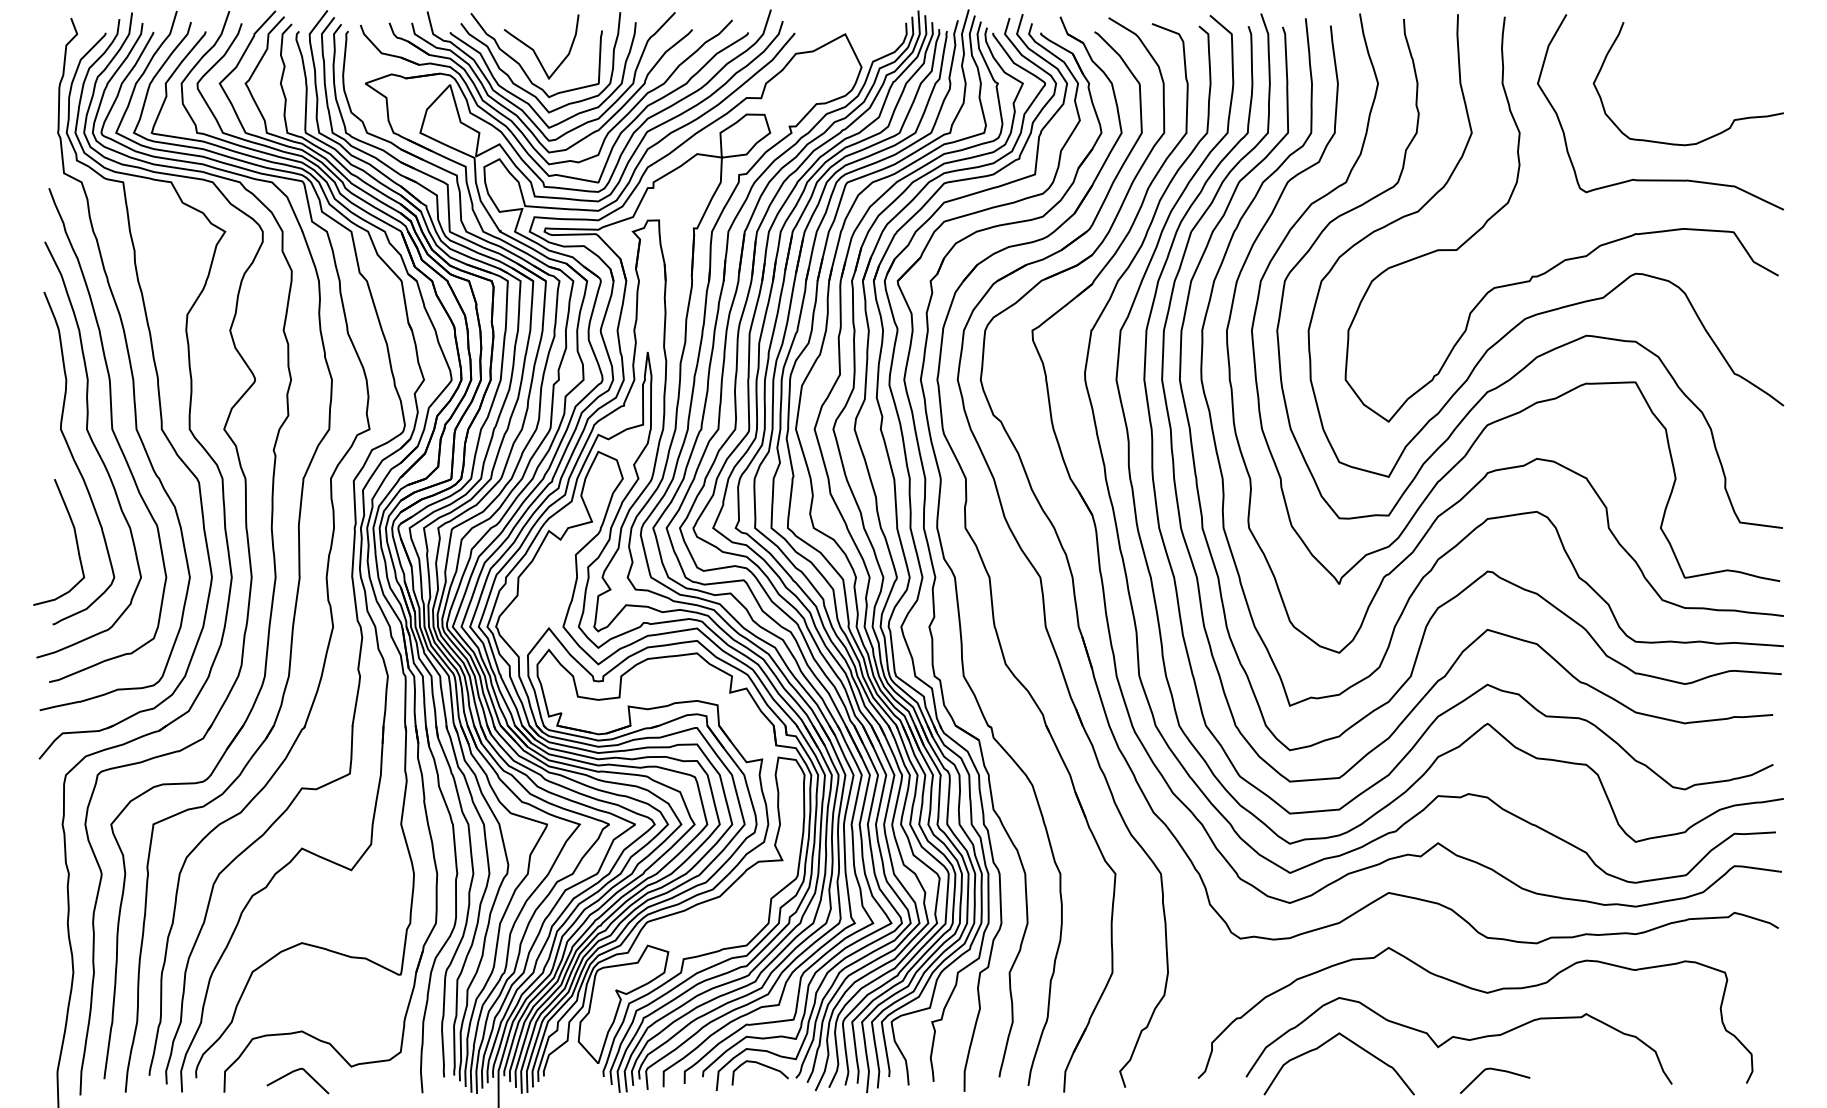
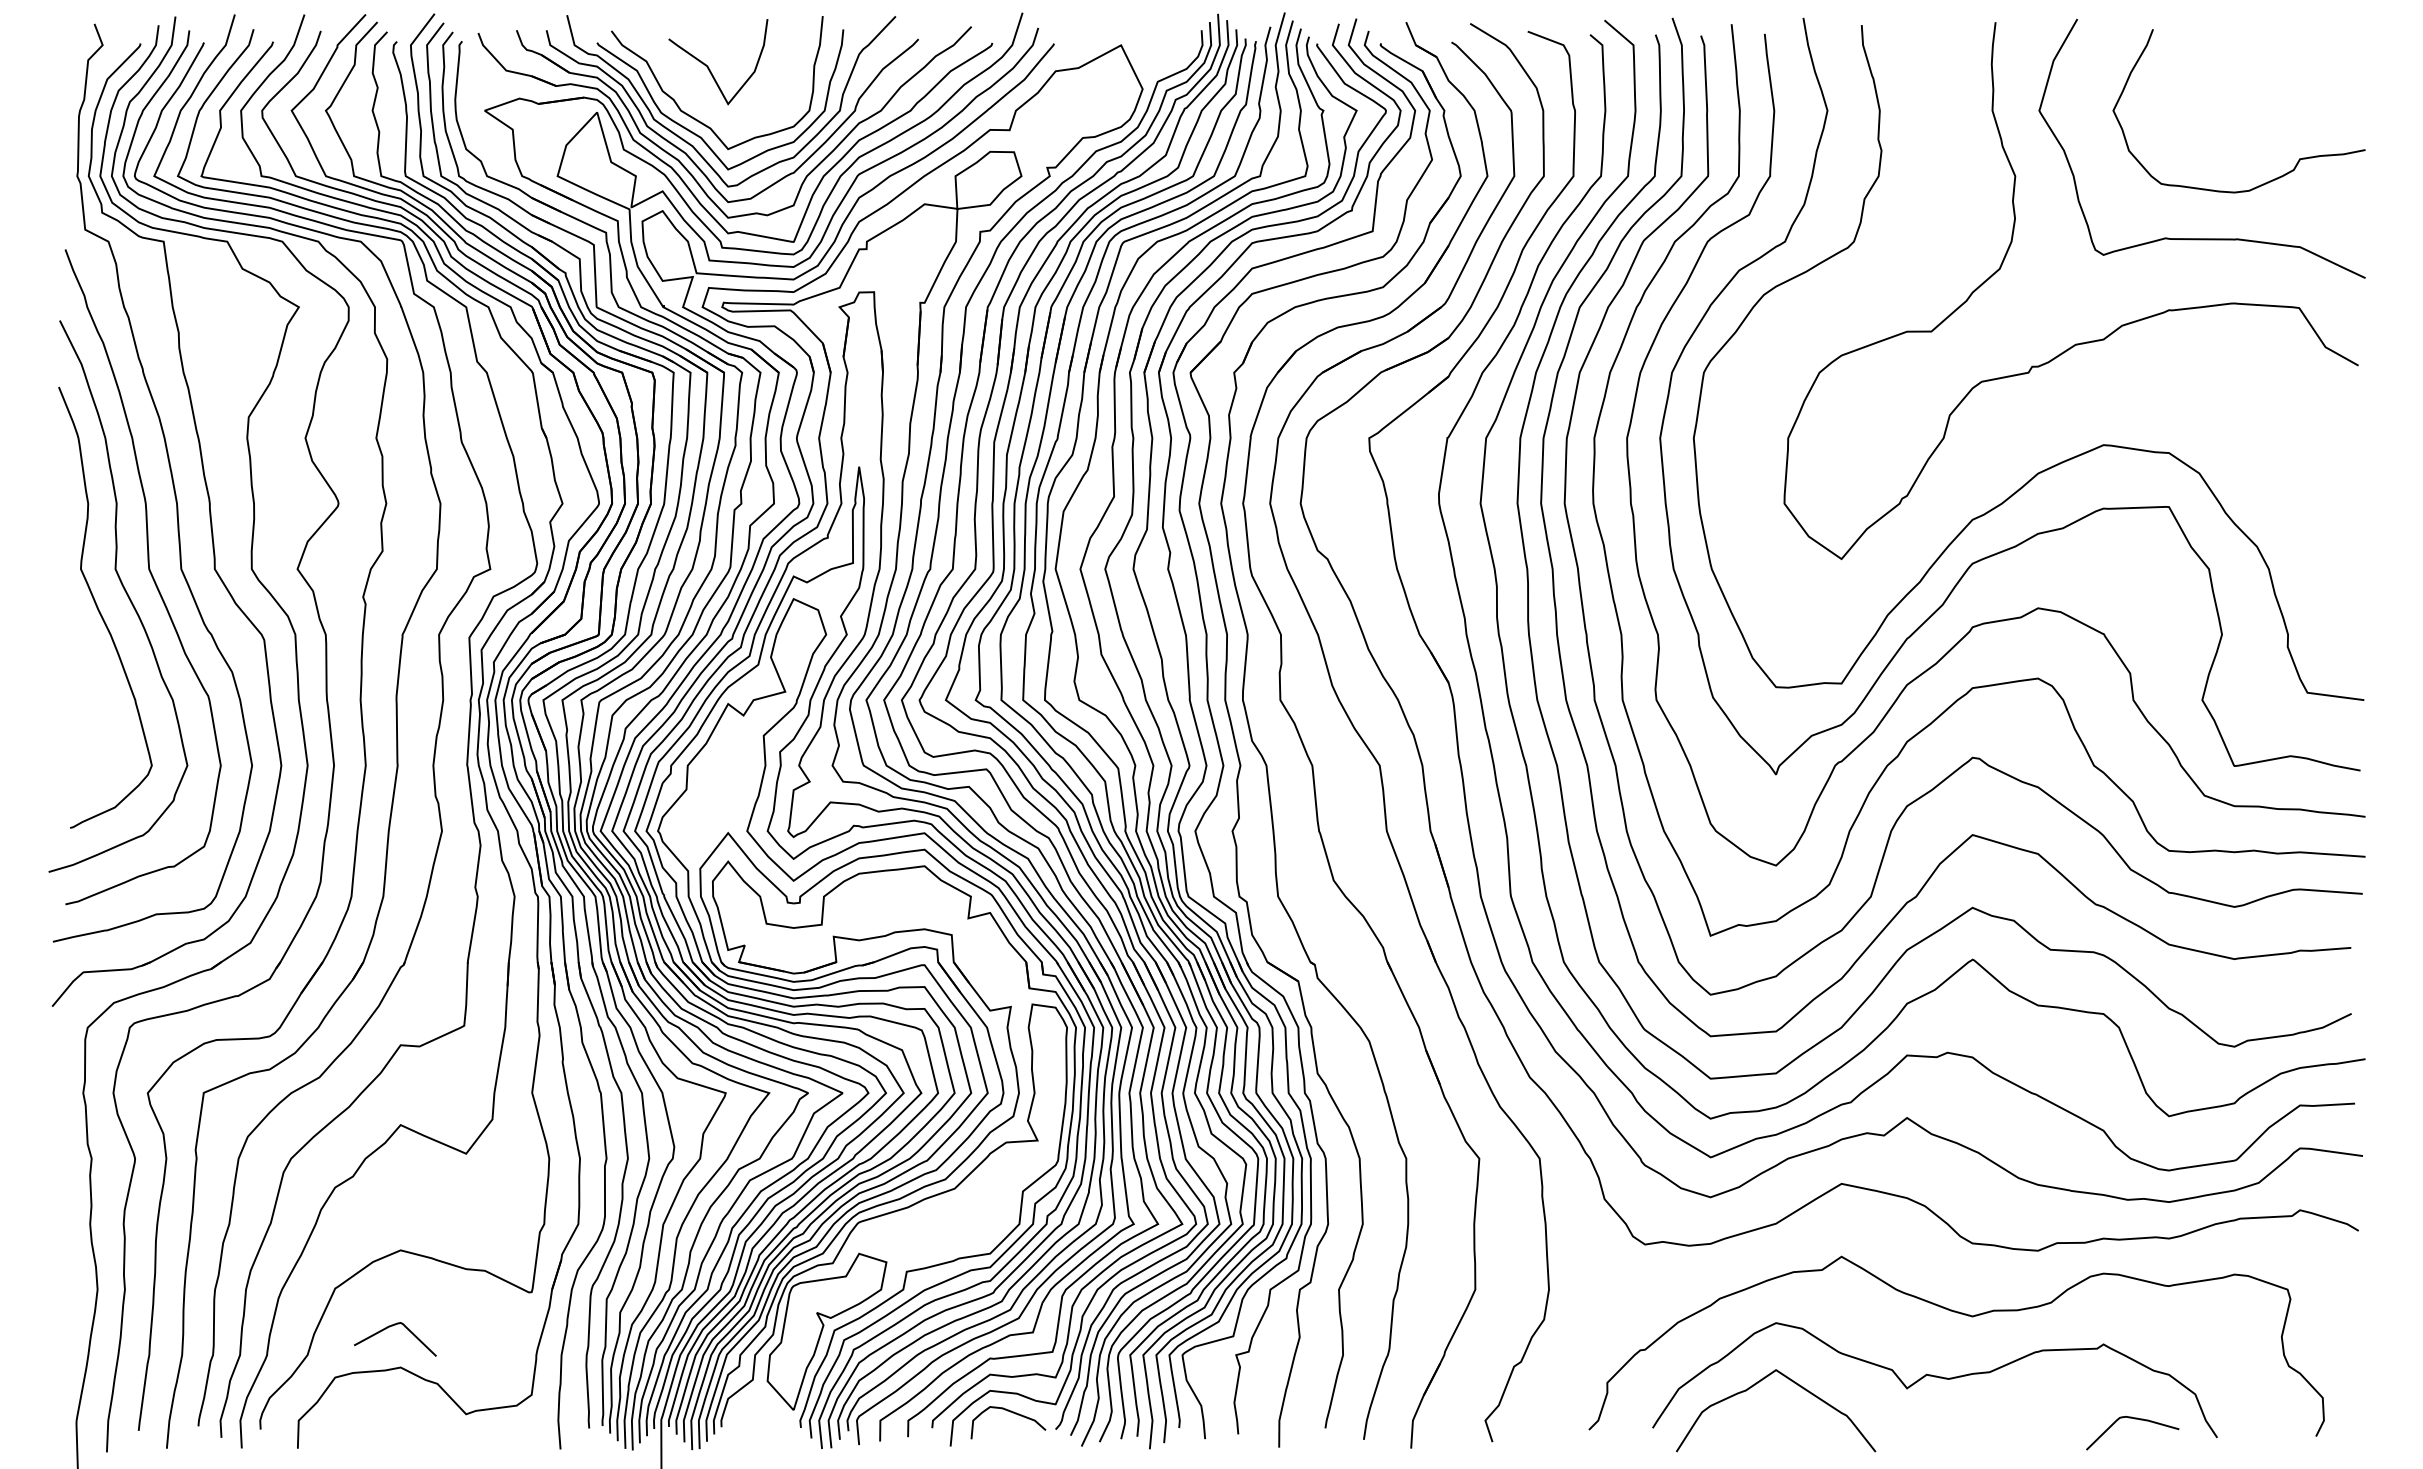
curve: (520, 64) -> (690, 85), removed
curve: (1562, 306) -> (2071, 406), removed
curve: (75, 539) -> (100, 715), removed
curve: (1496, 1070) -> (2134, 1419), moved
curve: (294, 1072) -> (390, 1327), moved

